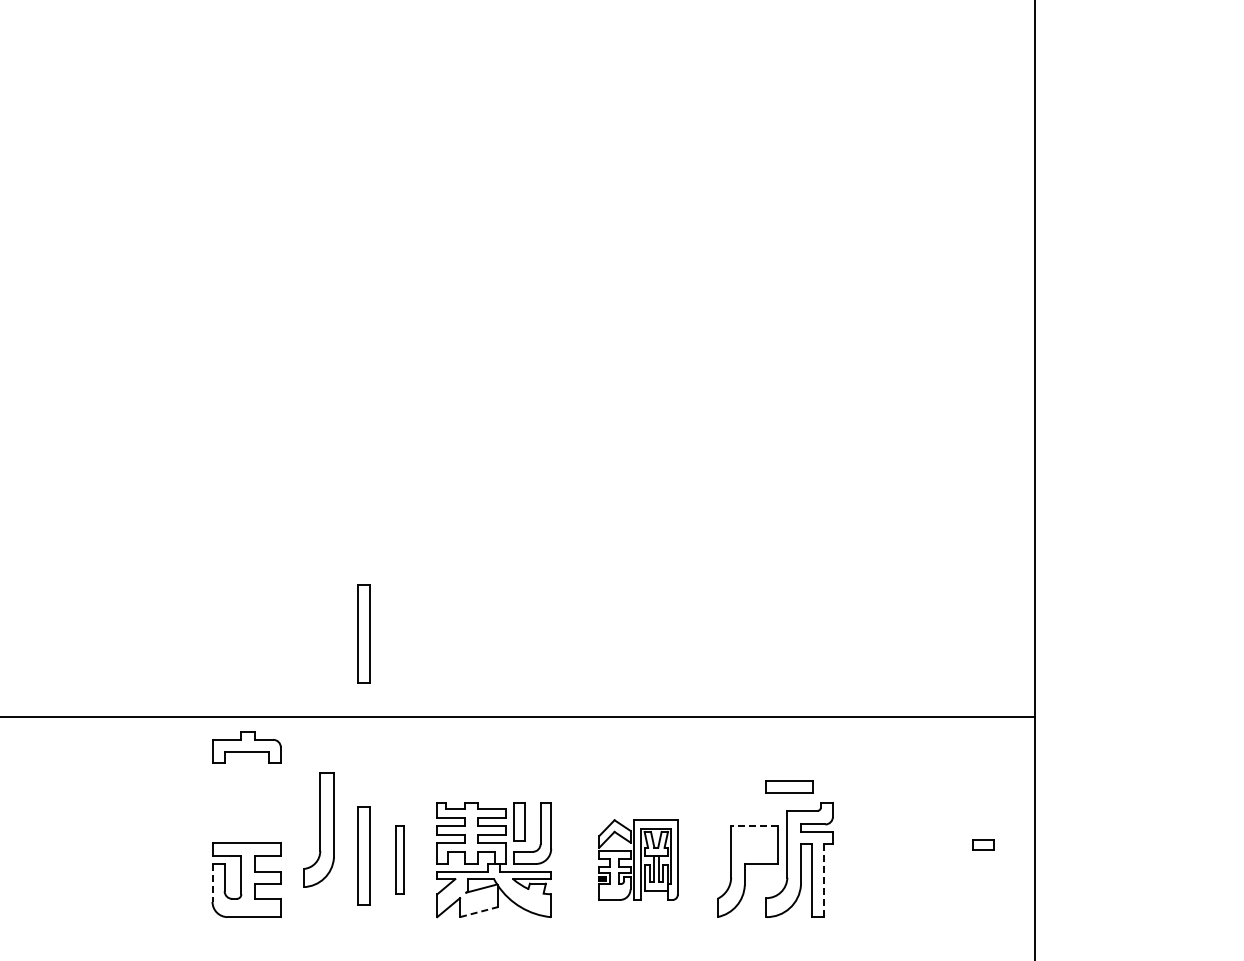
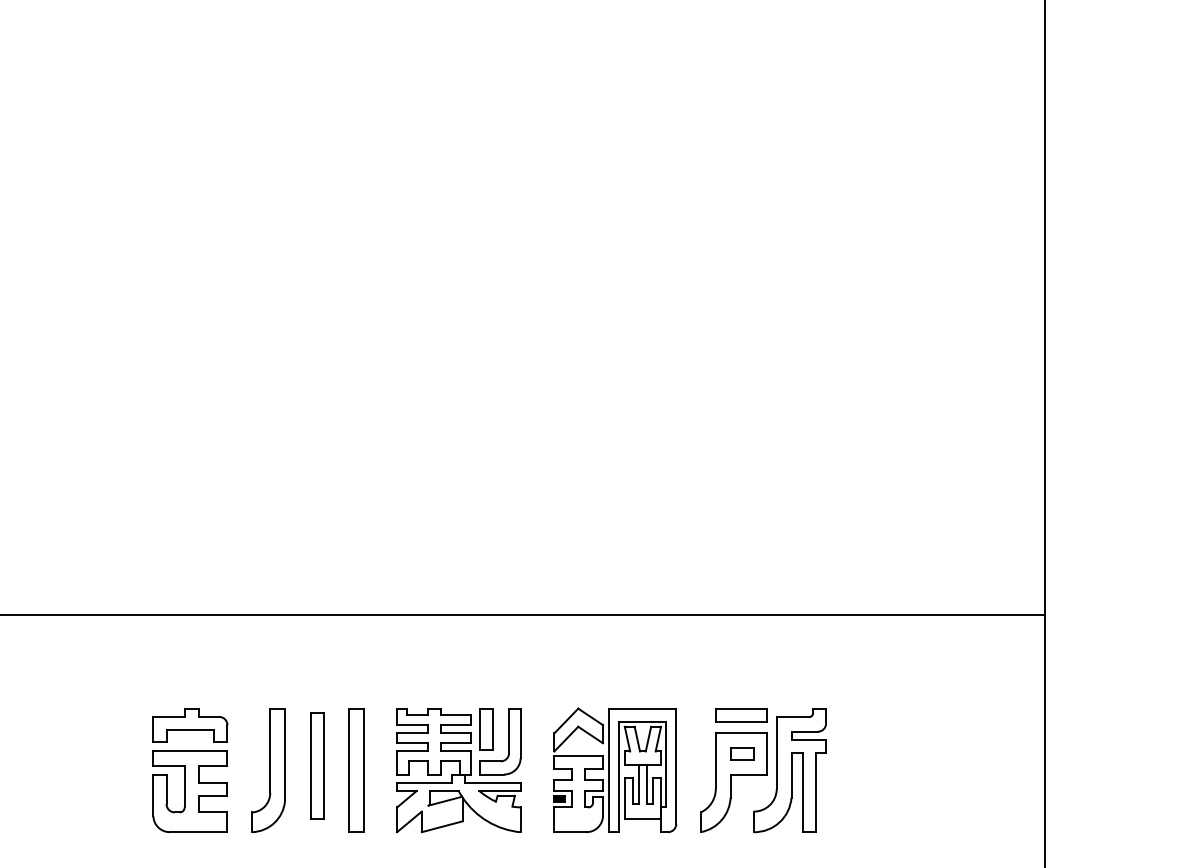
part: (363, 633) -> (317, 524), removed
part: (246, 747) -> (190, 725), moved
part: (789, 786) -> (741, 714), moved
line: (754, 826) -> (741, 733), dashed -> solid
part: (318, 829) -> (268, 769), moved
part: (983, 844) -> (742, 753), moved
part: (399, 859) -> (356, 769), size x1.67
part: (638, 859) -> (615, 769), size x1.43
line: (823, 880) -> (815, 792), dashed -> solid
line: (212, 882) -> (153, 794), dashed -> solid
line: (479, 912) -> (442, 827), dashed -> solid

